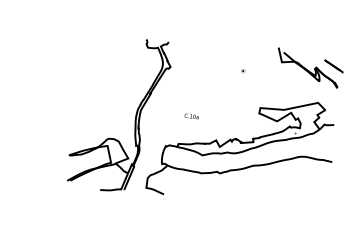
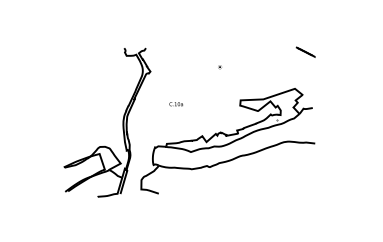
part: (308, 67) -> (281, 56), removed
text: (190, 116) -> (175, 104), moved

